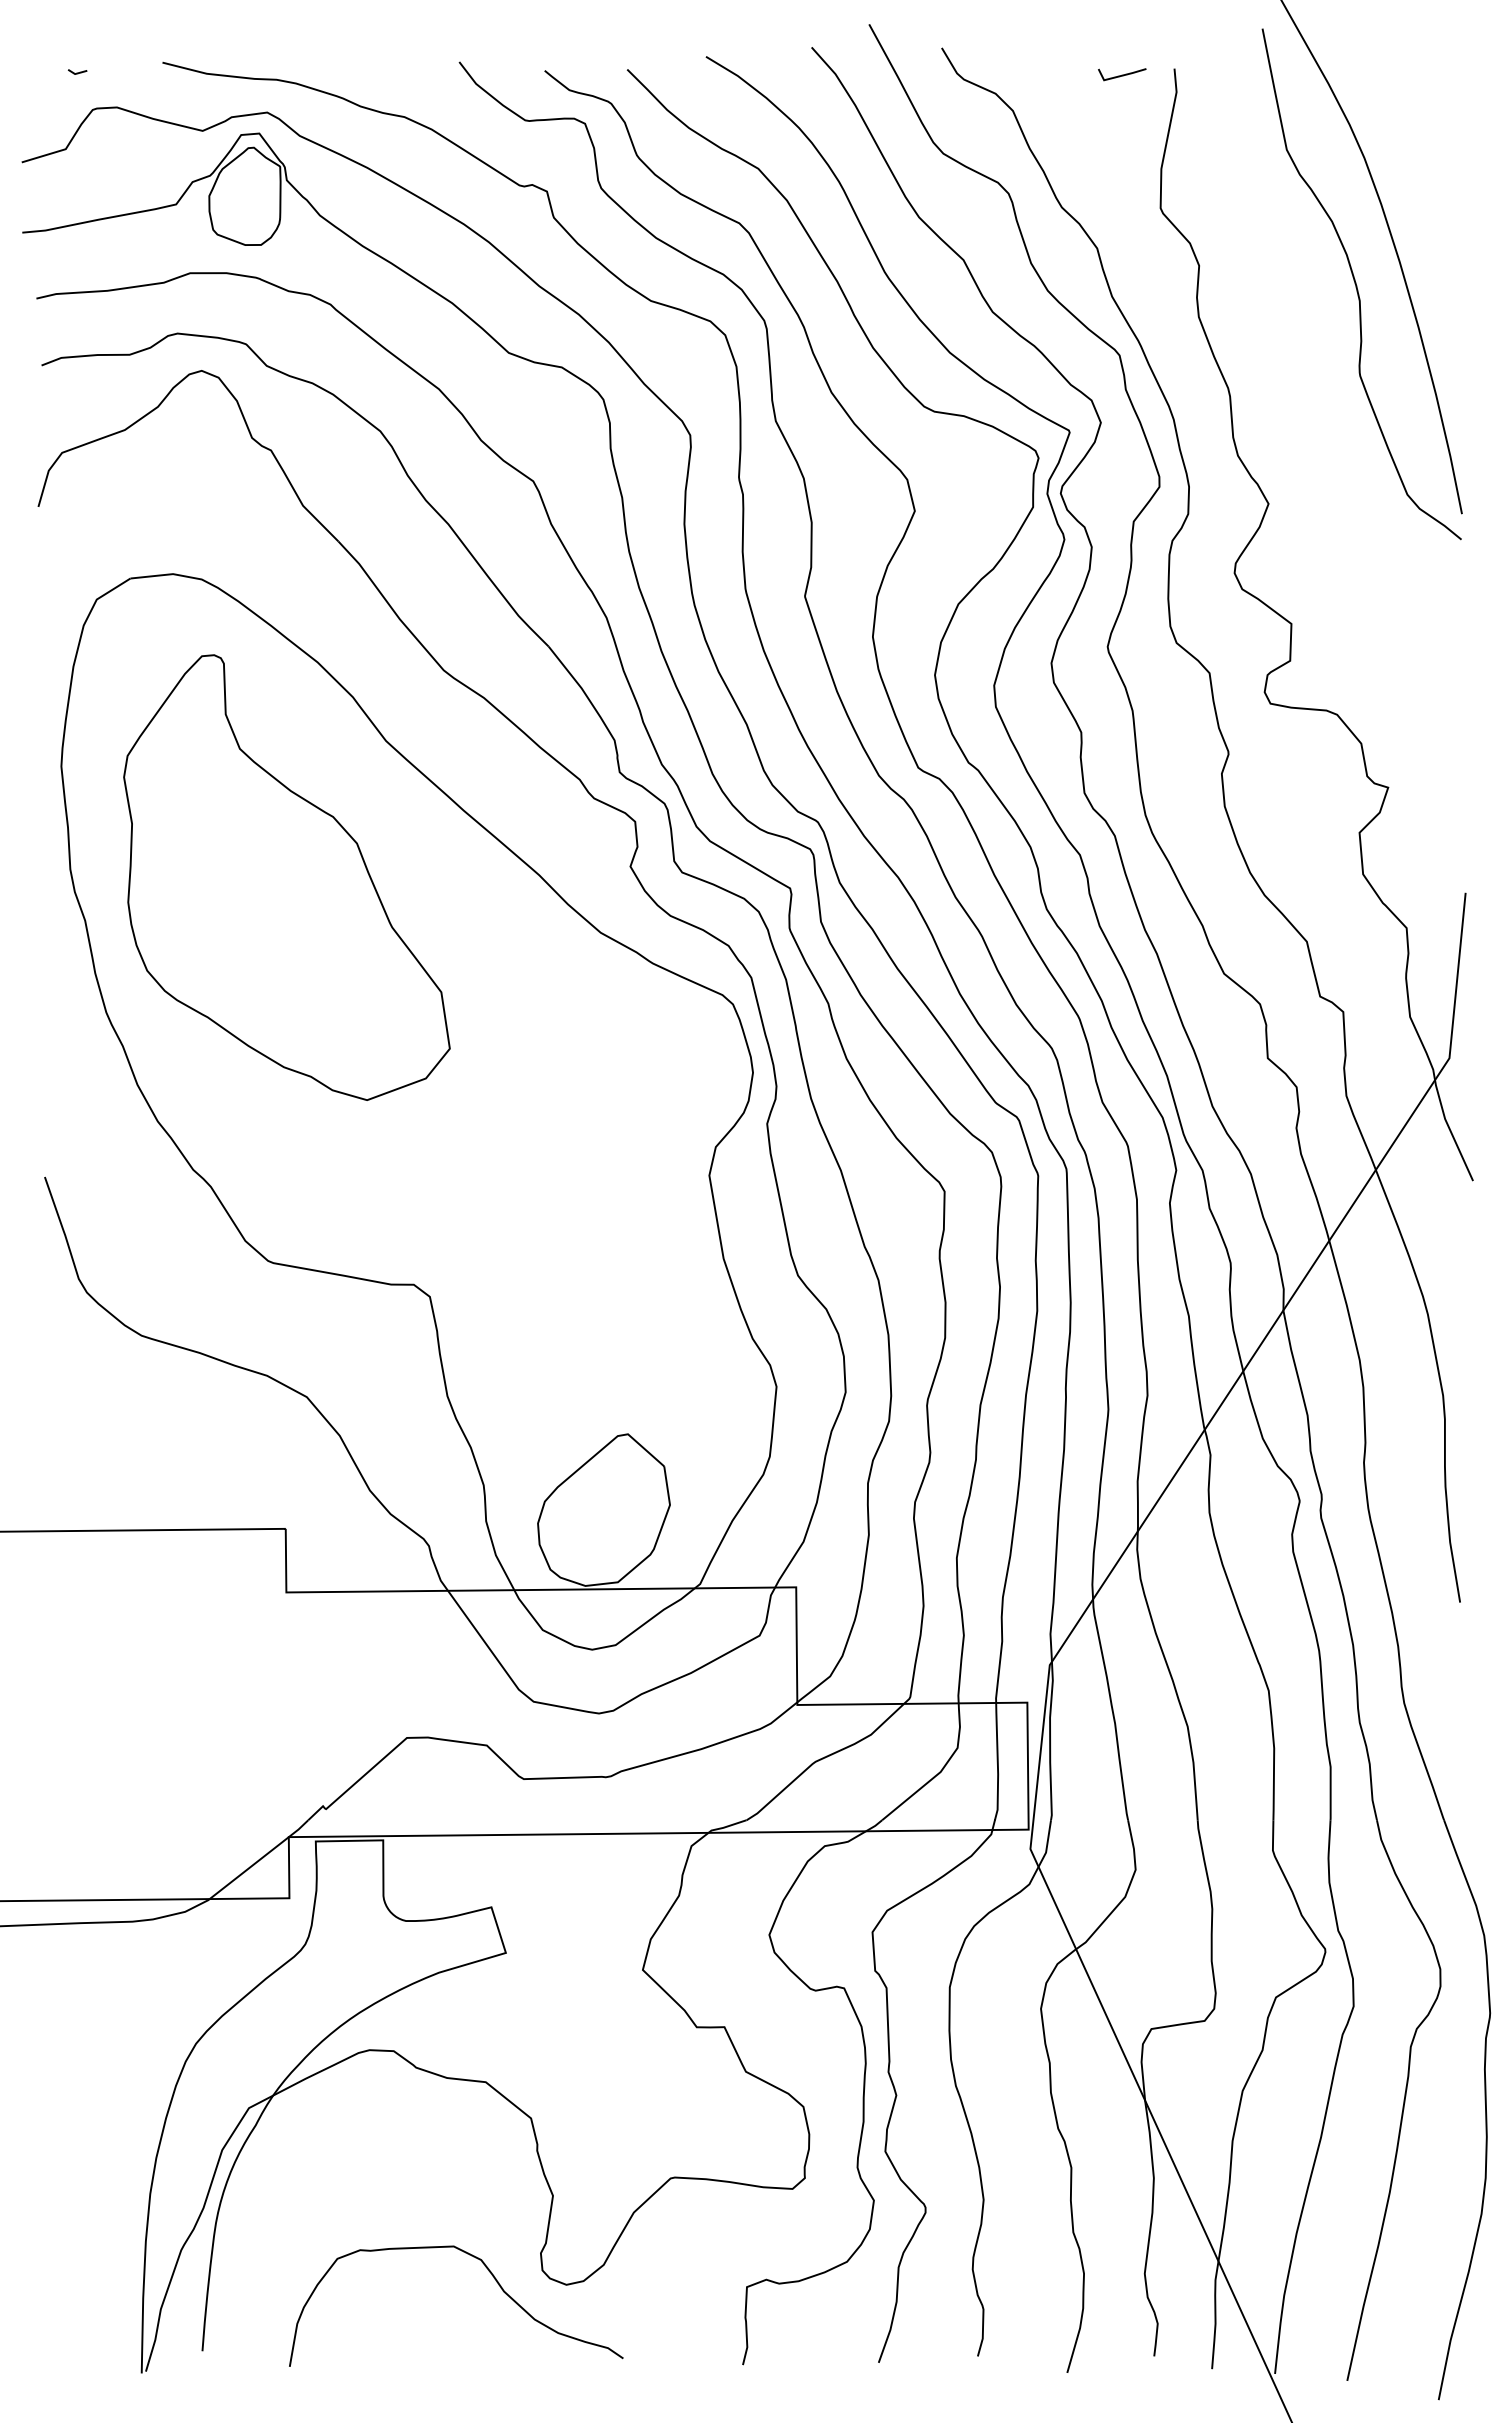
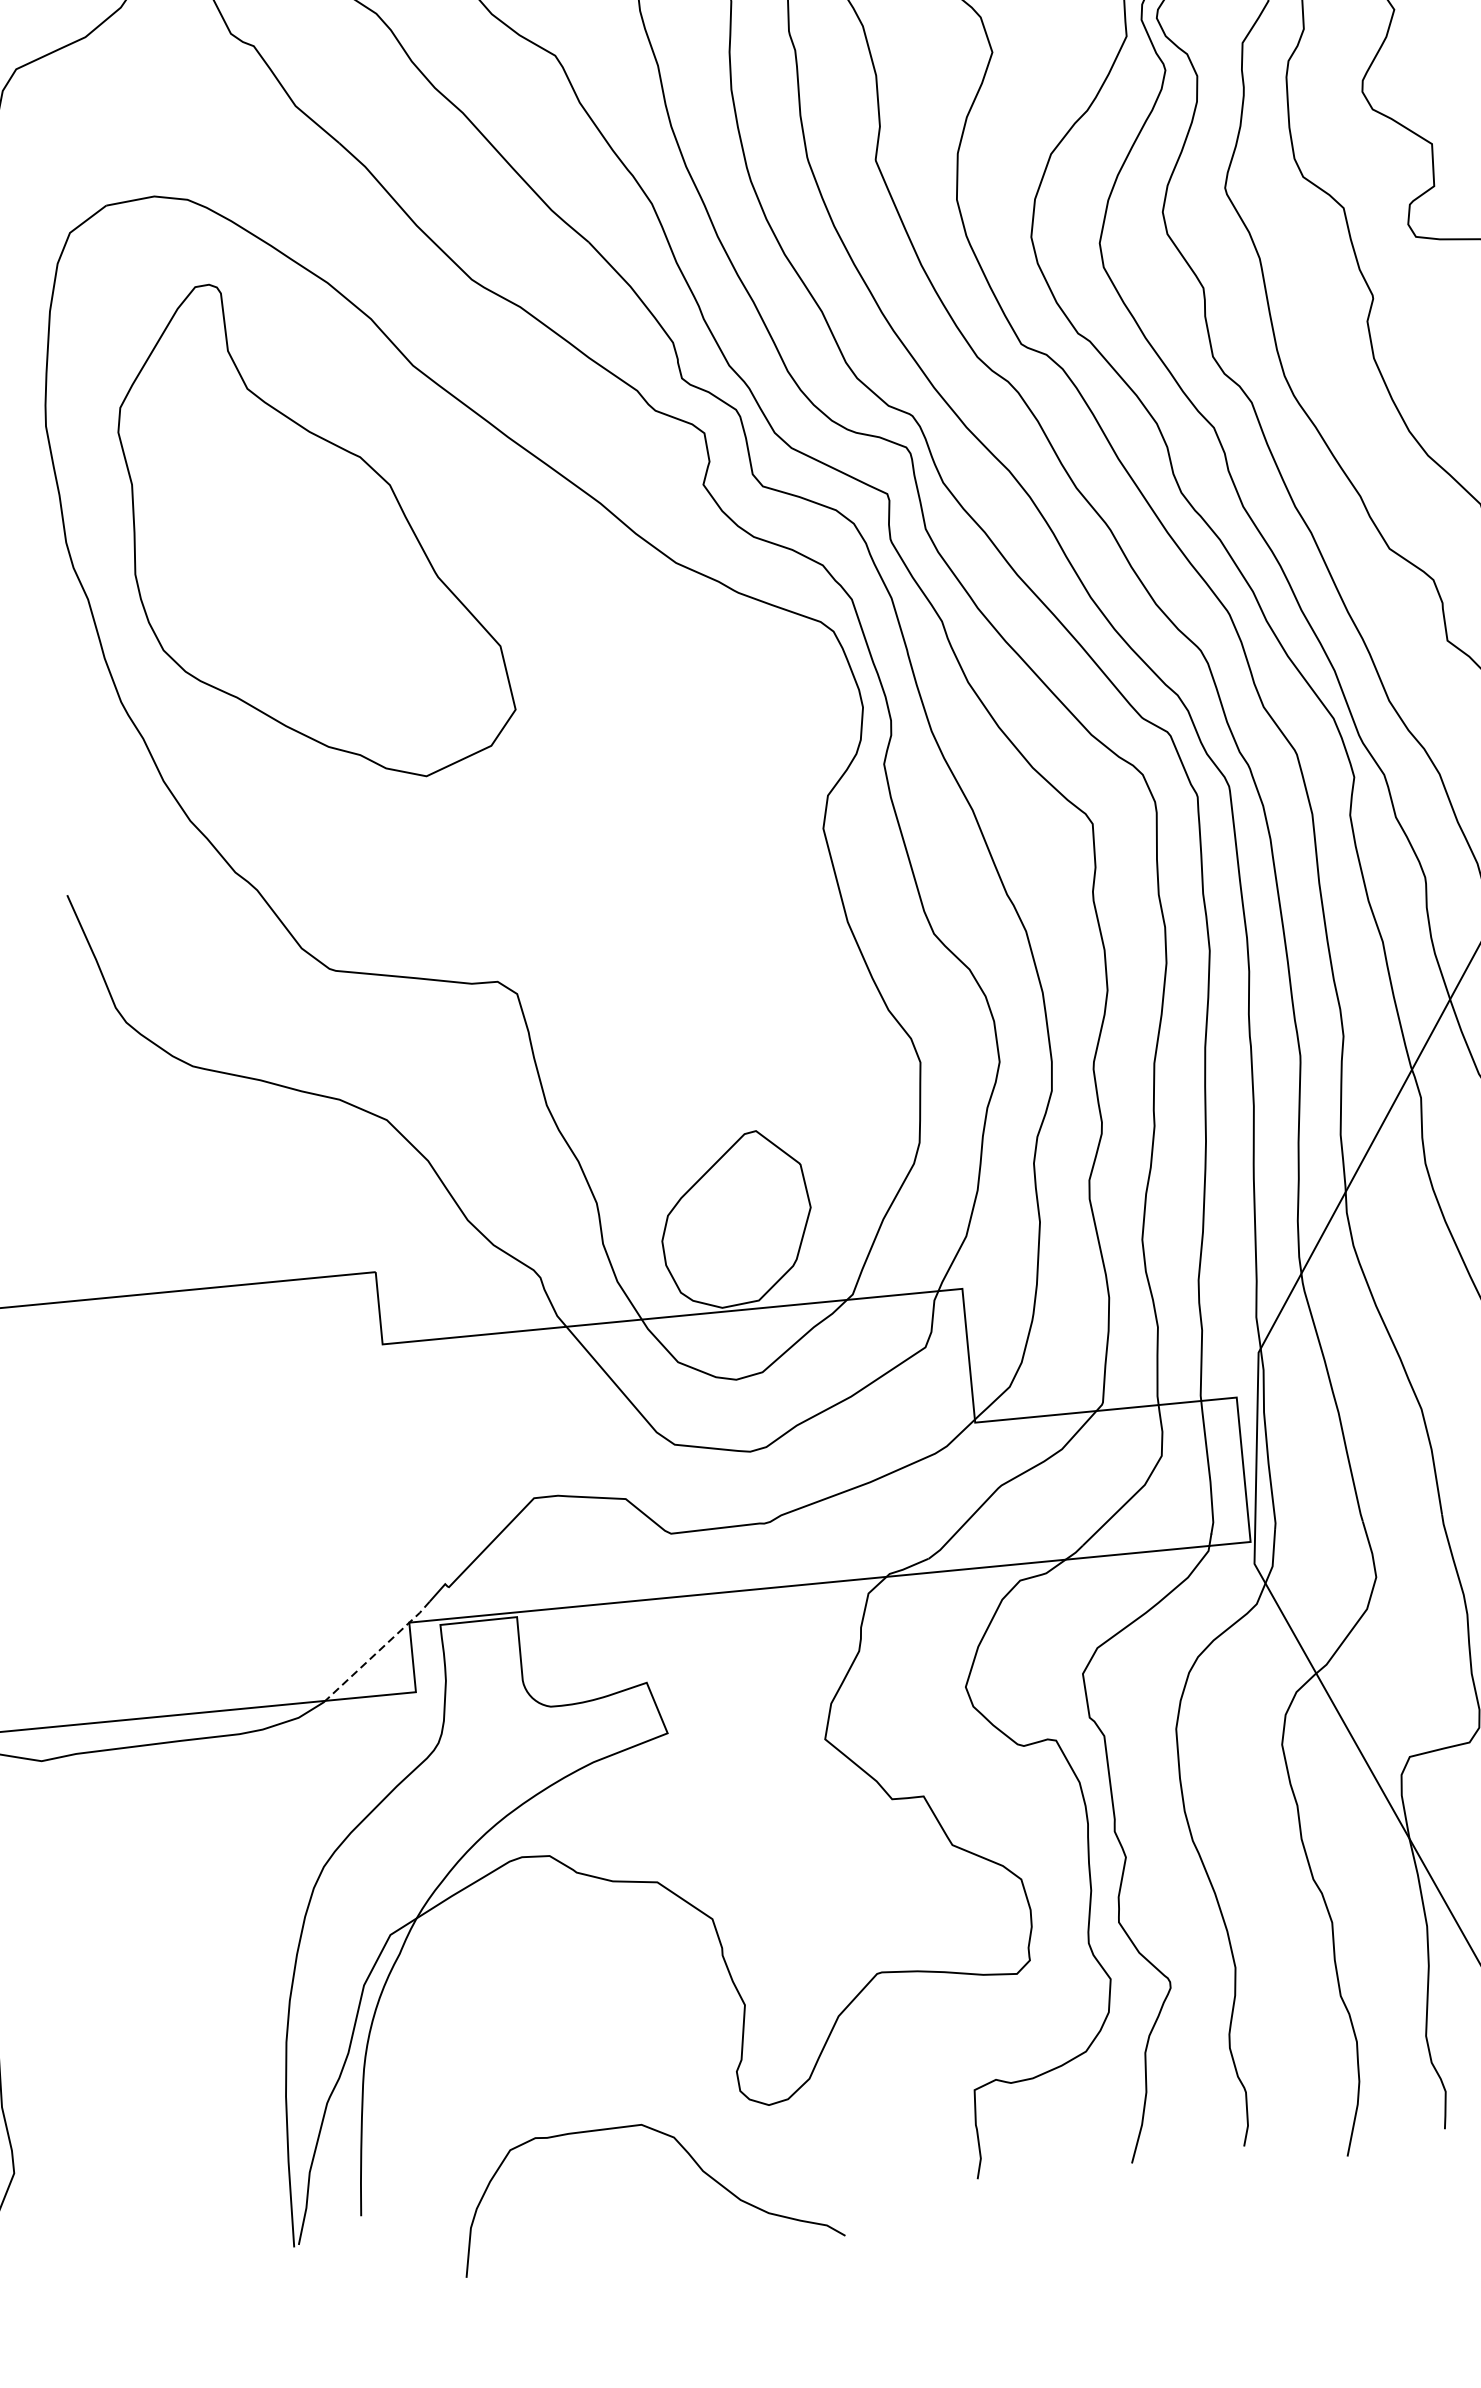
line: (260, 1859) -> (379, 1650), solid -> dashed
curve: (494, 2279) -> (691, 2158), moved

